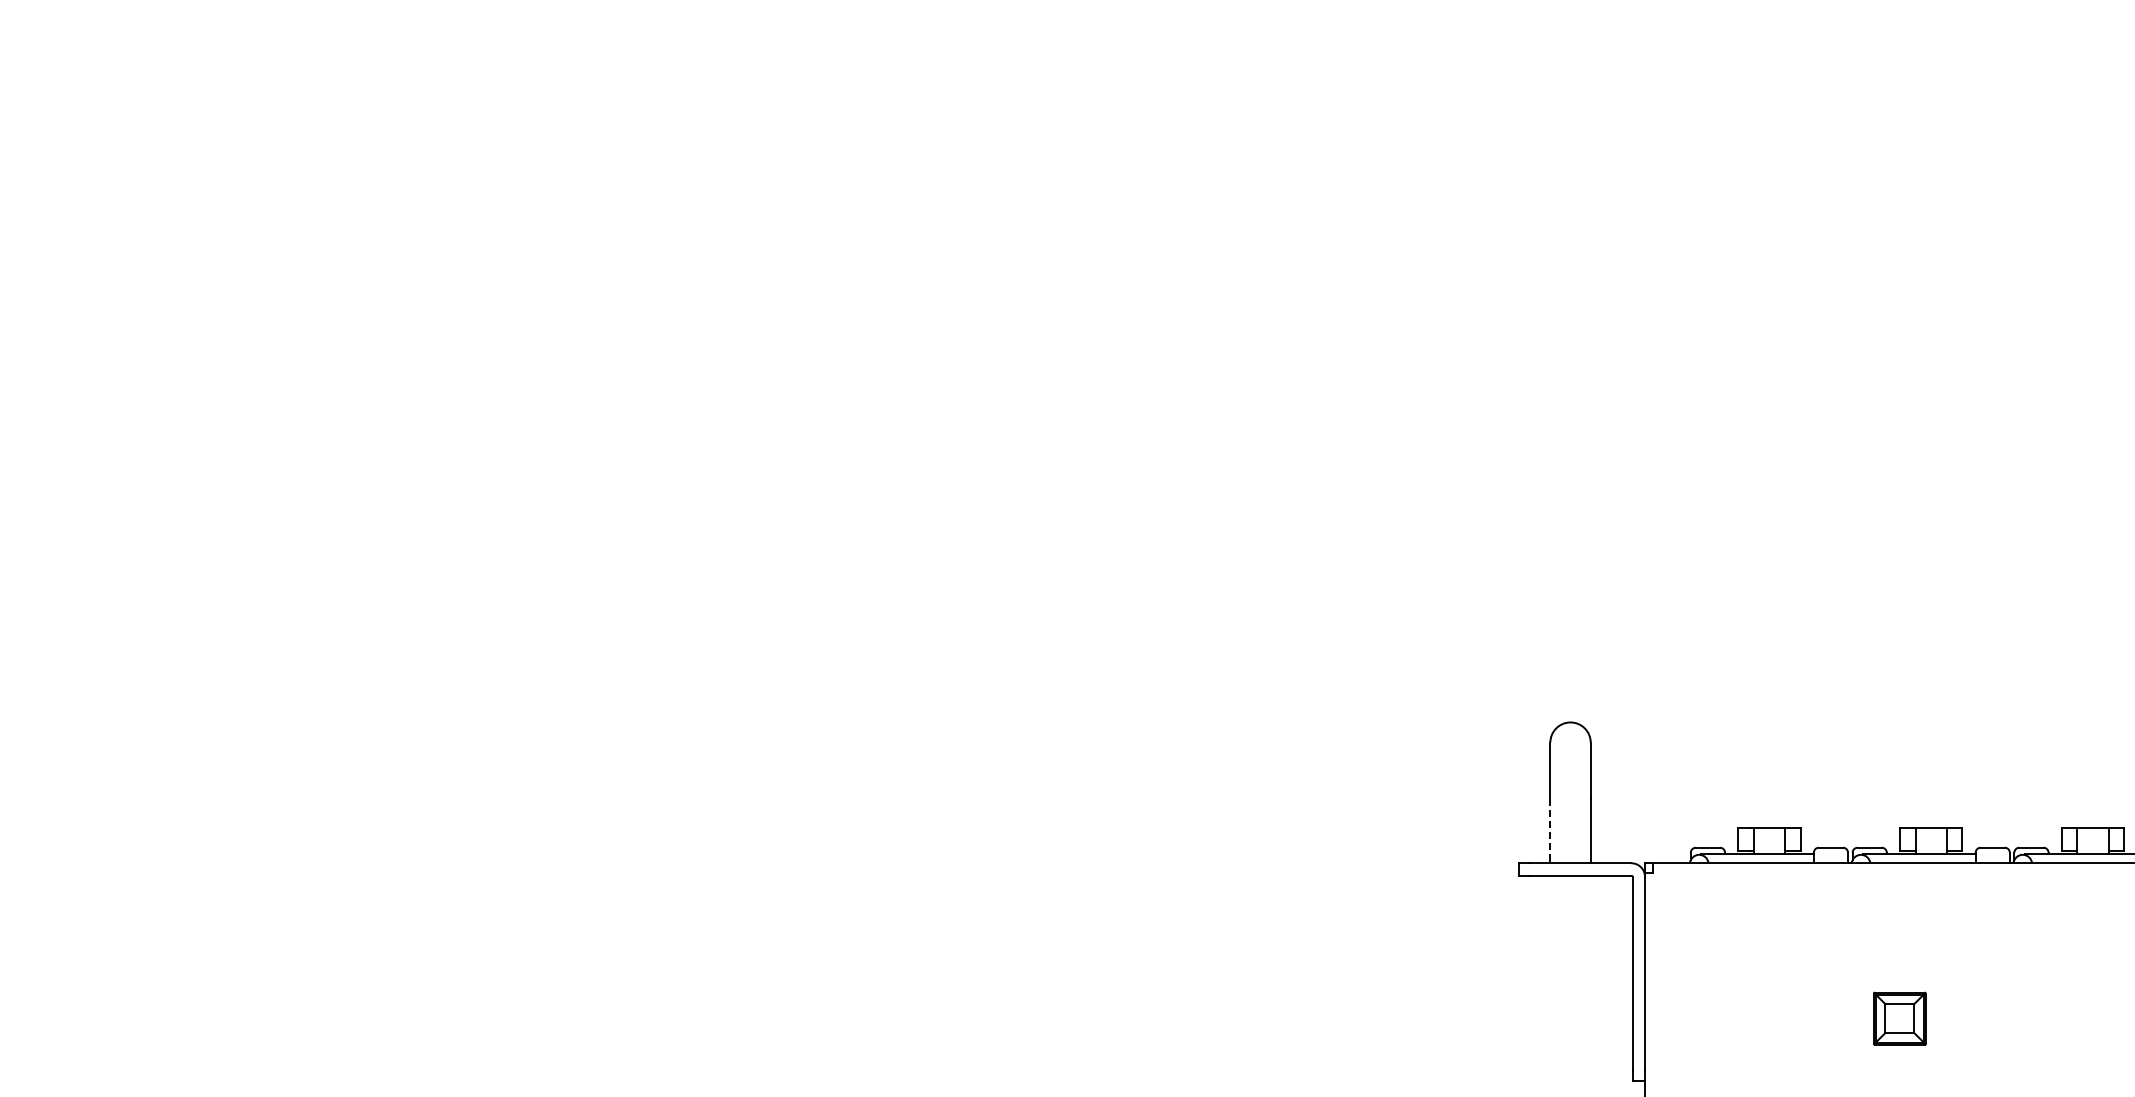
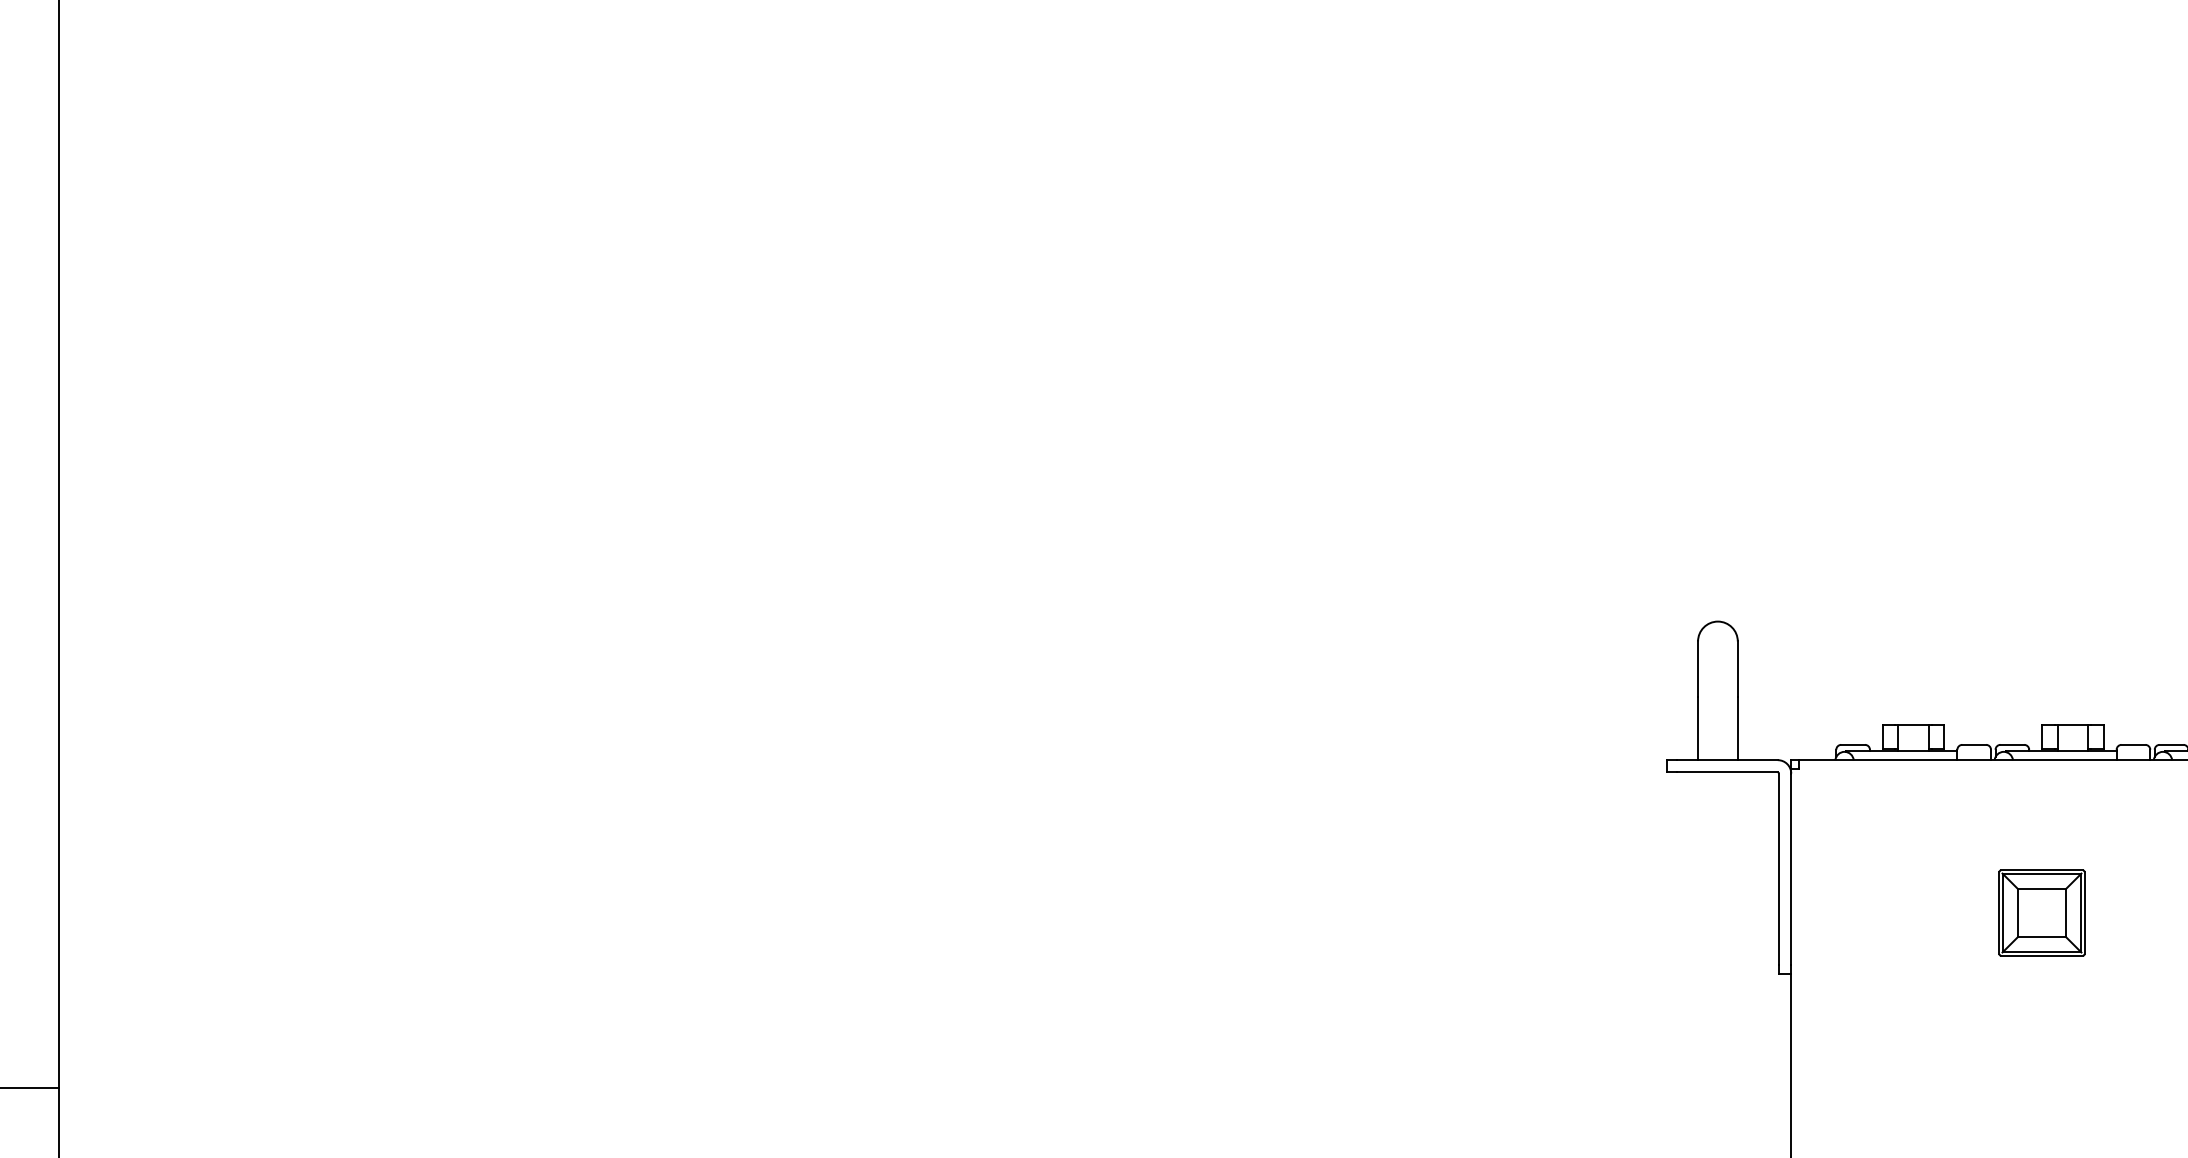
line: (1550, 831) -> (1698, 728), dashed -> solid
part: (1899, 1018) -> (2041, 912), size x1.67

